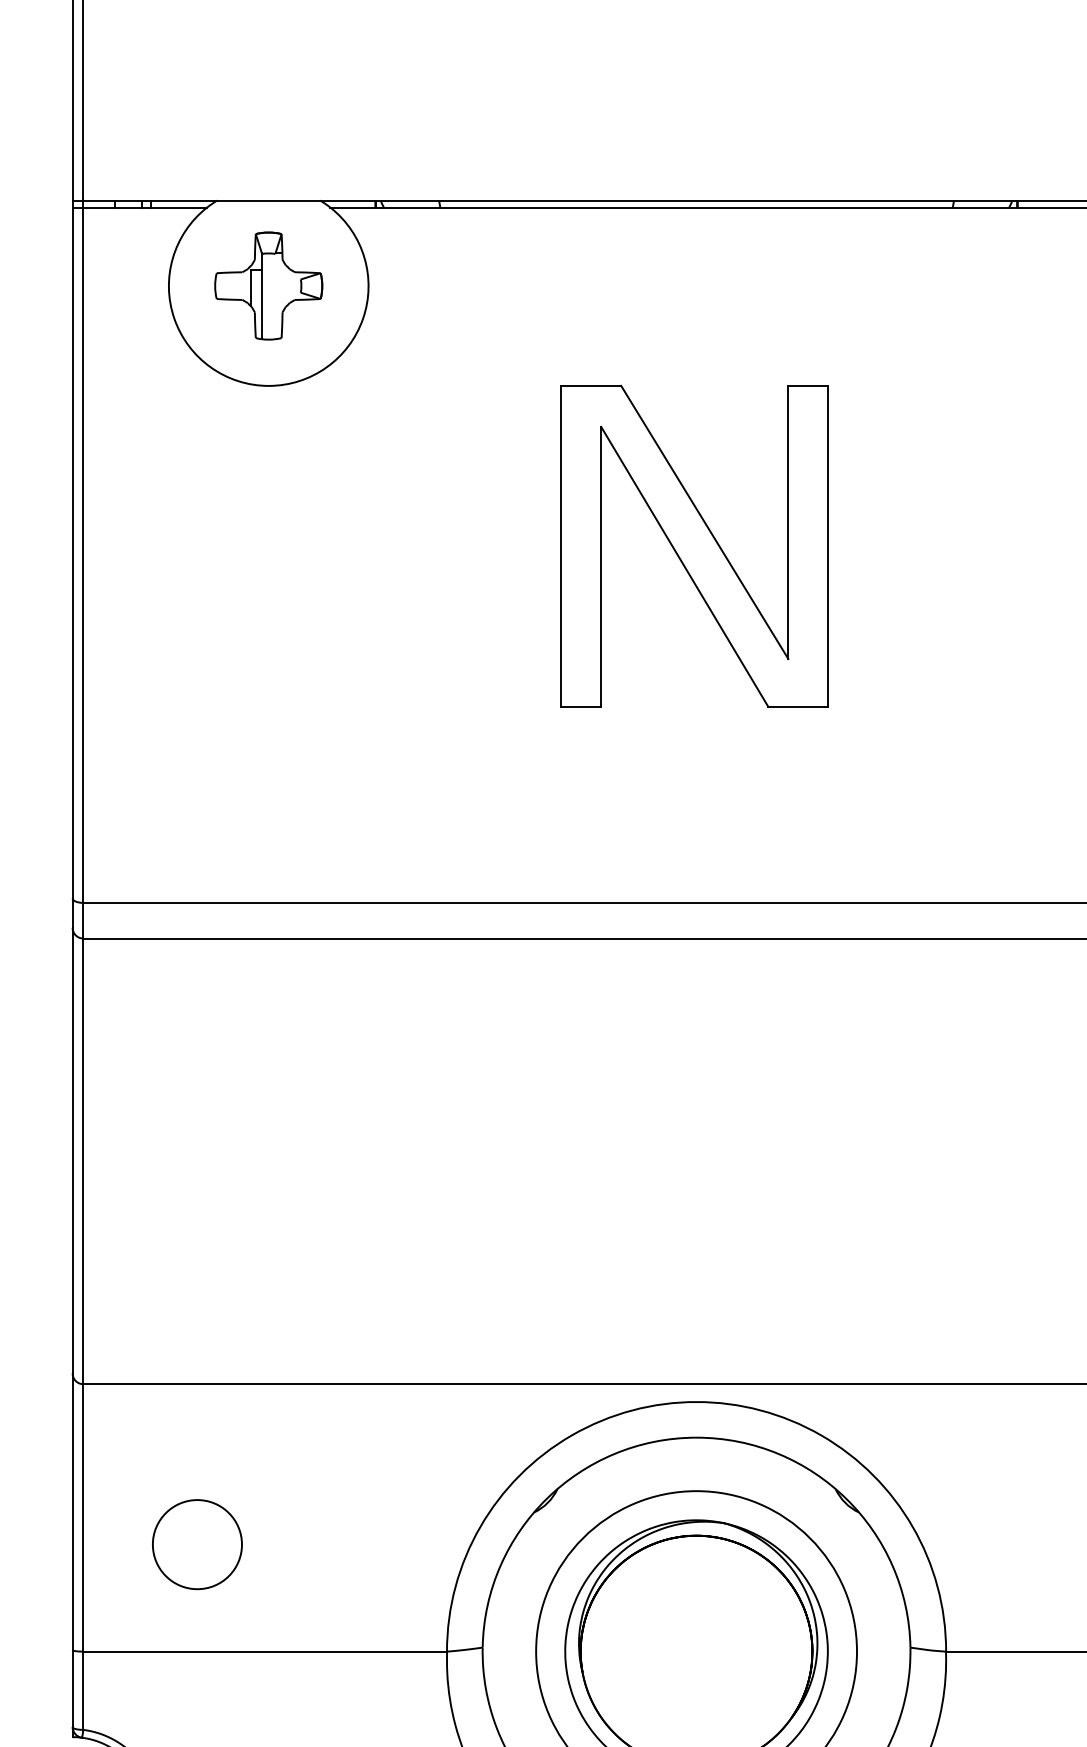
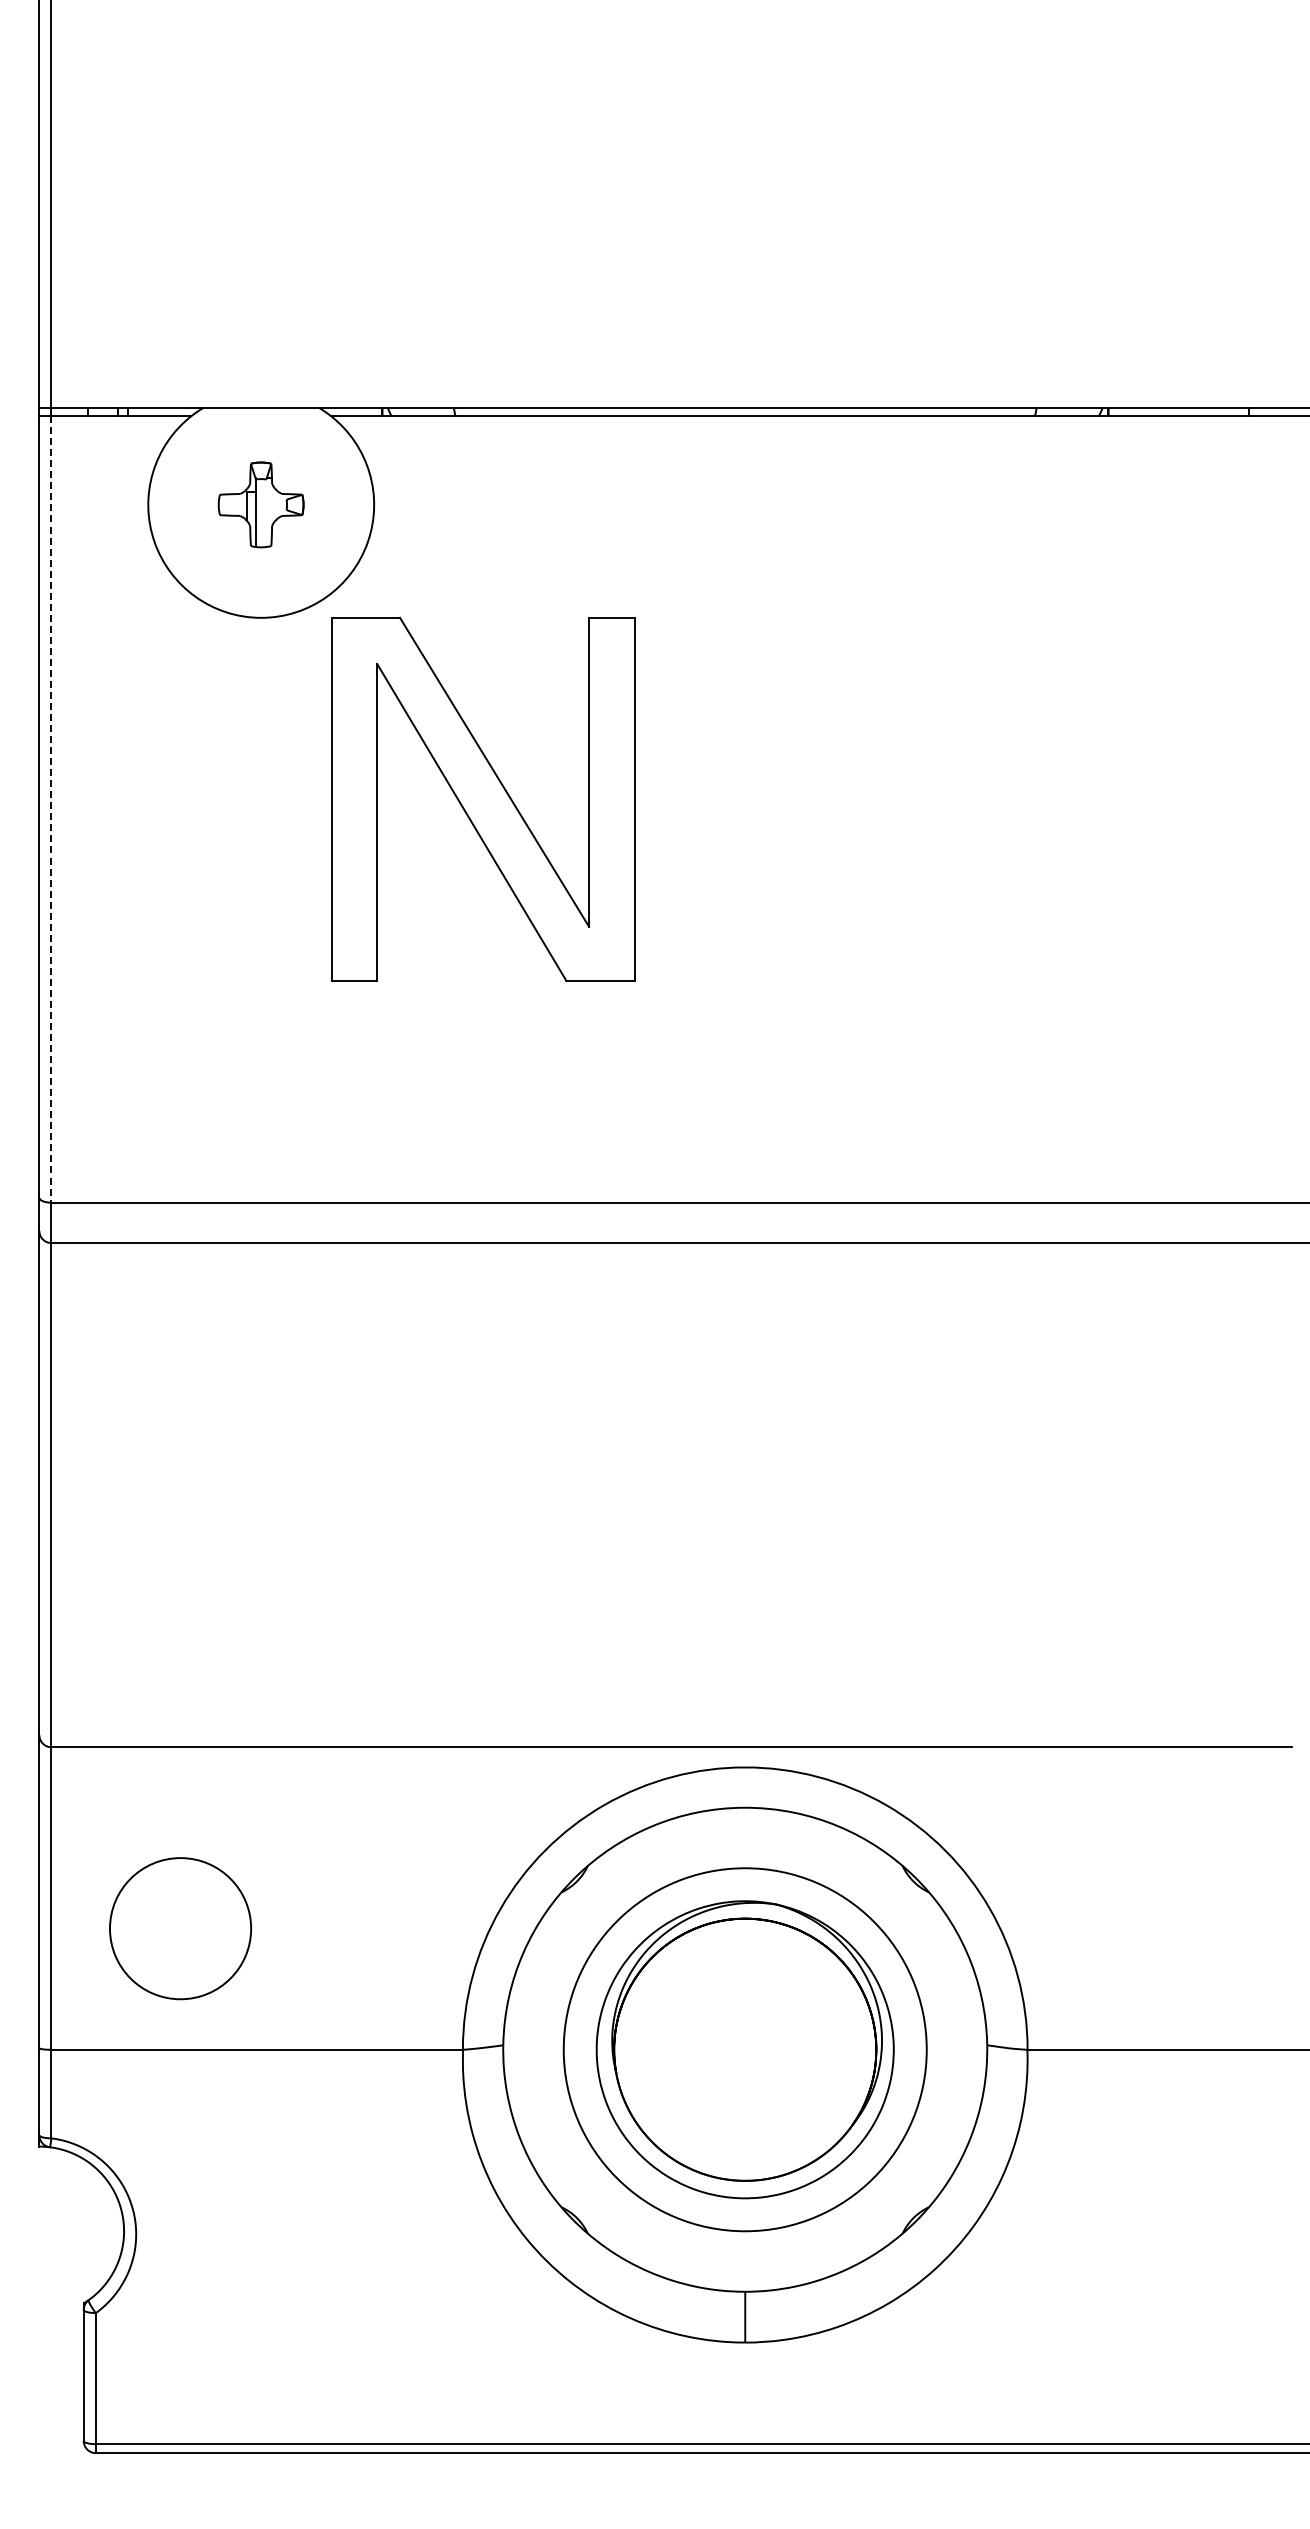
part: (268, 285) -> (260, 504), size x0.7
part: (695, 545) -> (483, 798), moved
line: (83, 555) -> (51, 809), solid -> dashed
circle: (197, 1544) -> (180, 1928), size x1.4

